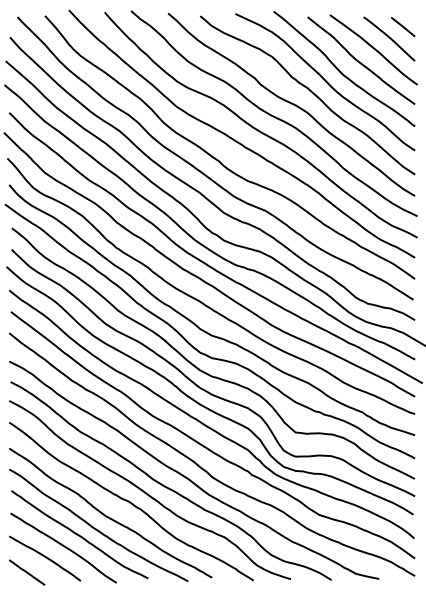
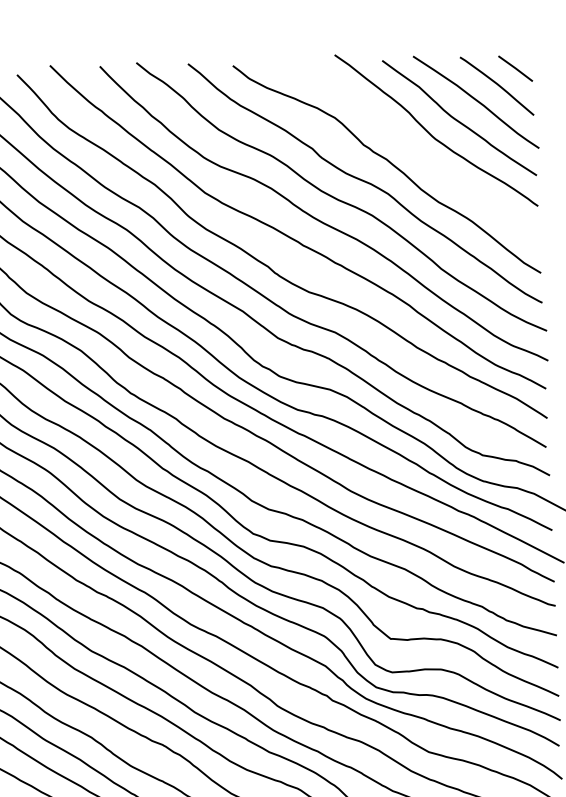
curve: (325, 82) -> (410, 150), removed

